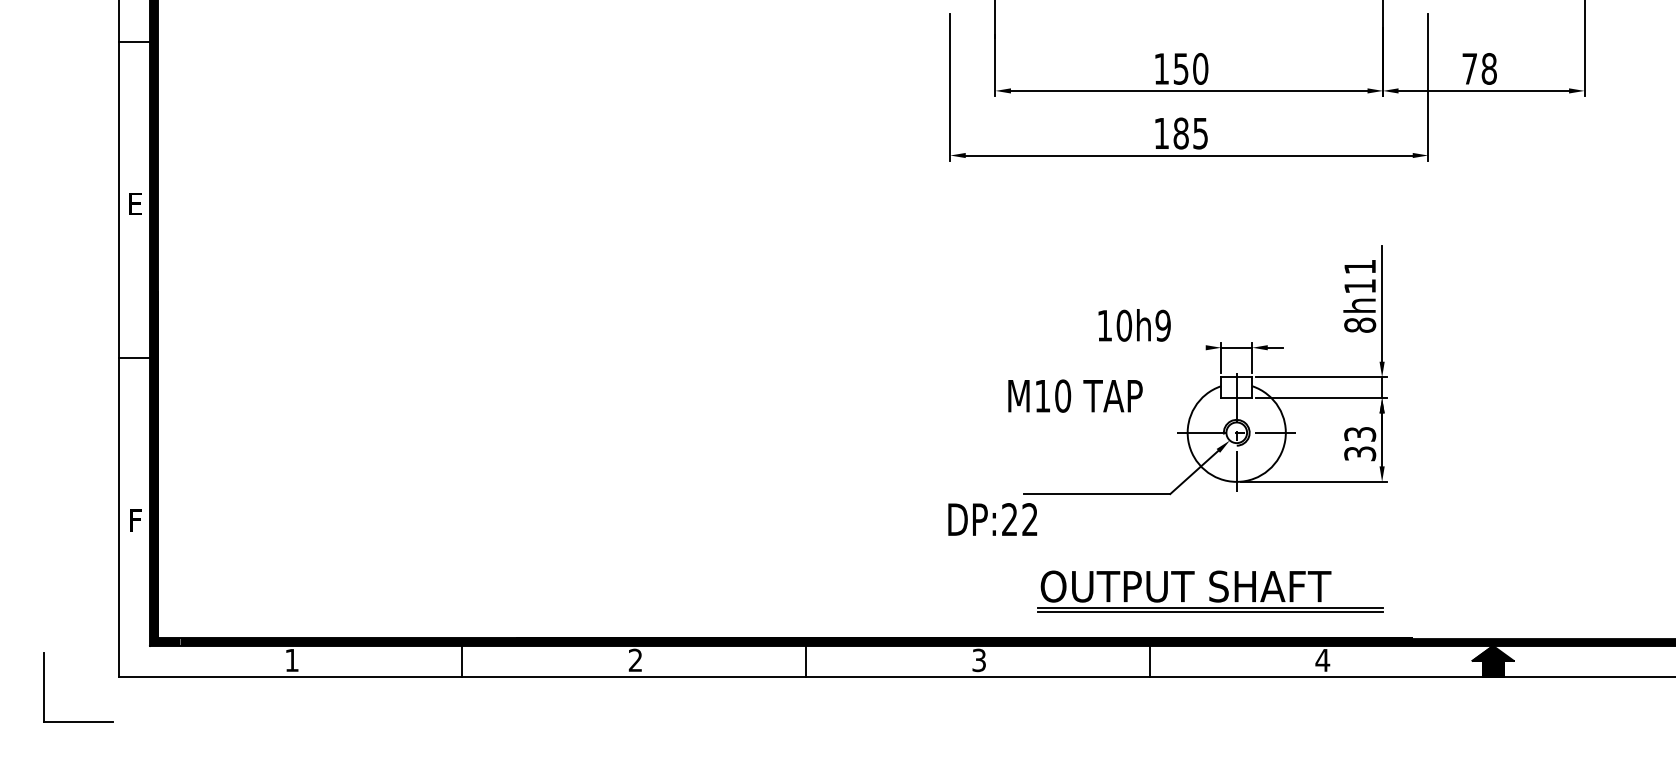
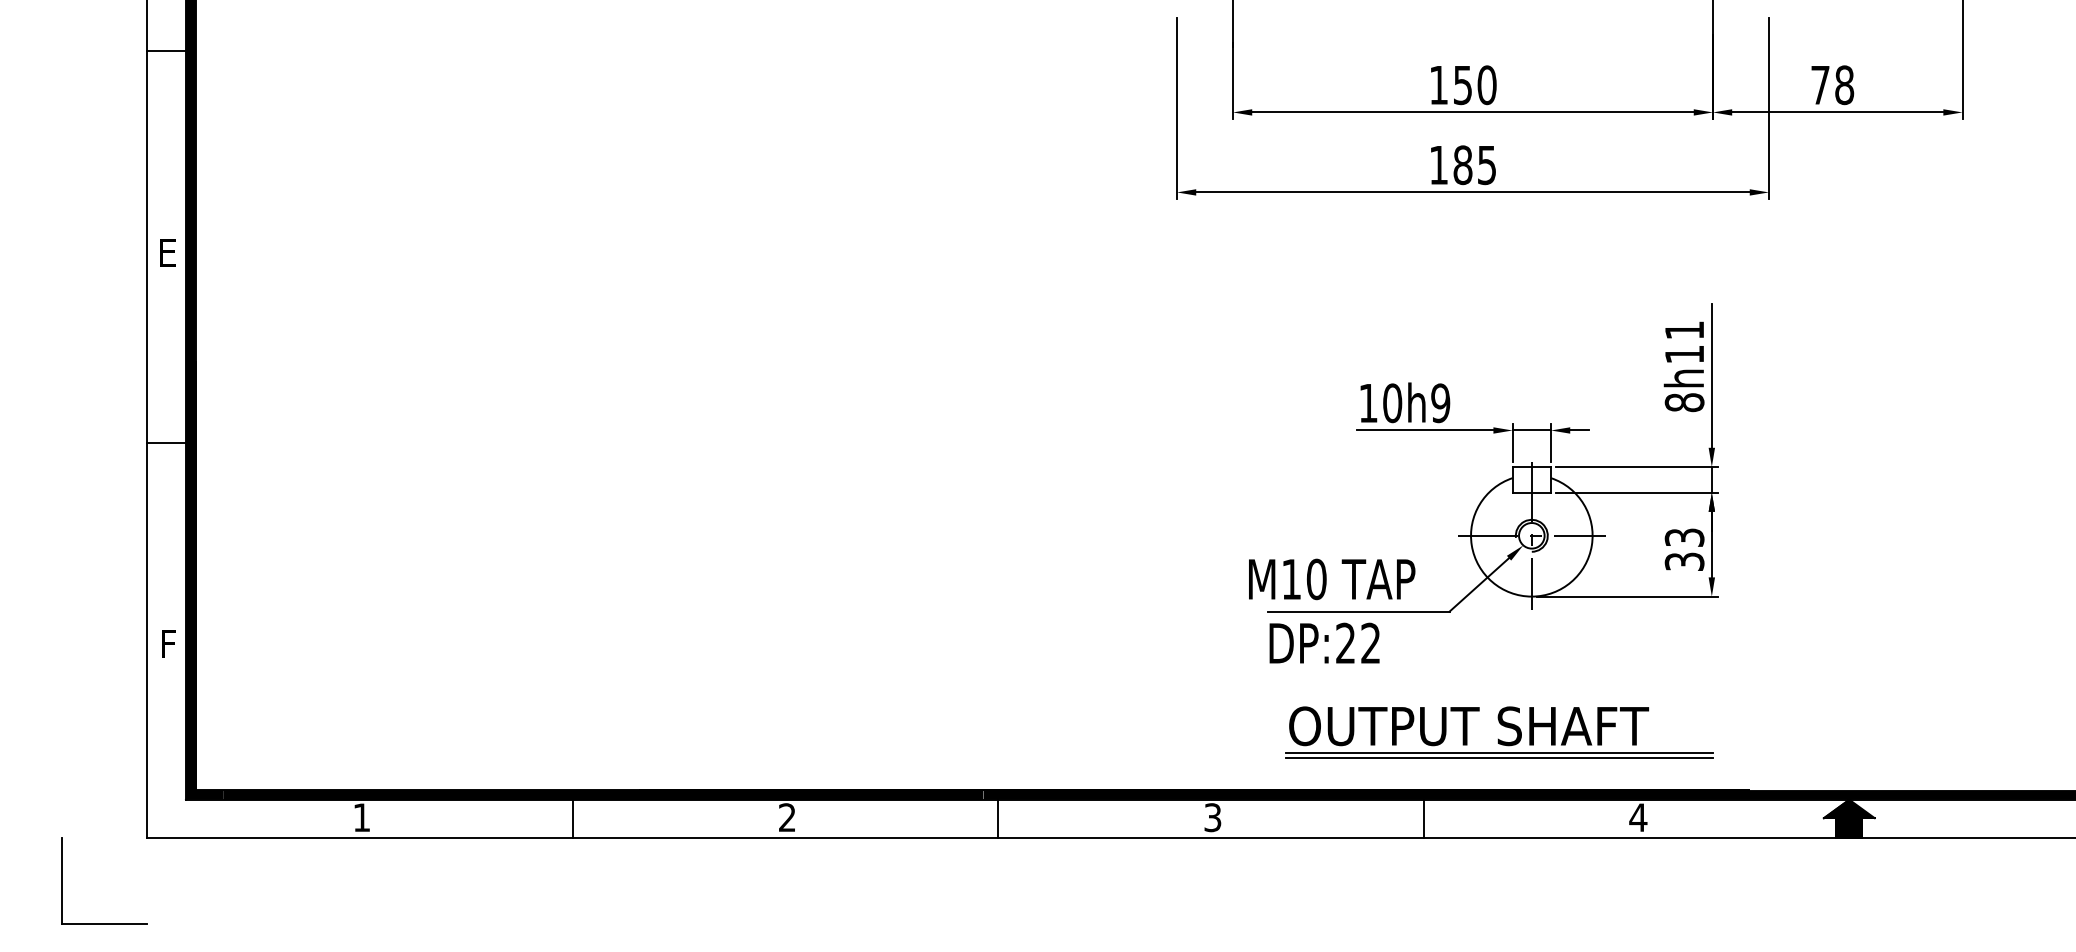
line: (1150, 347) -> (1425, 430), added
text: (1075, 396) -> (1332, 579), moved
text: (992, 518) -> (1324, 642), moved
part: (44, 686) -> (62, 880), moved

